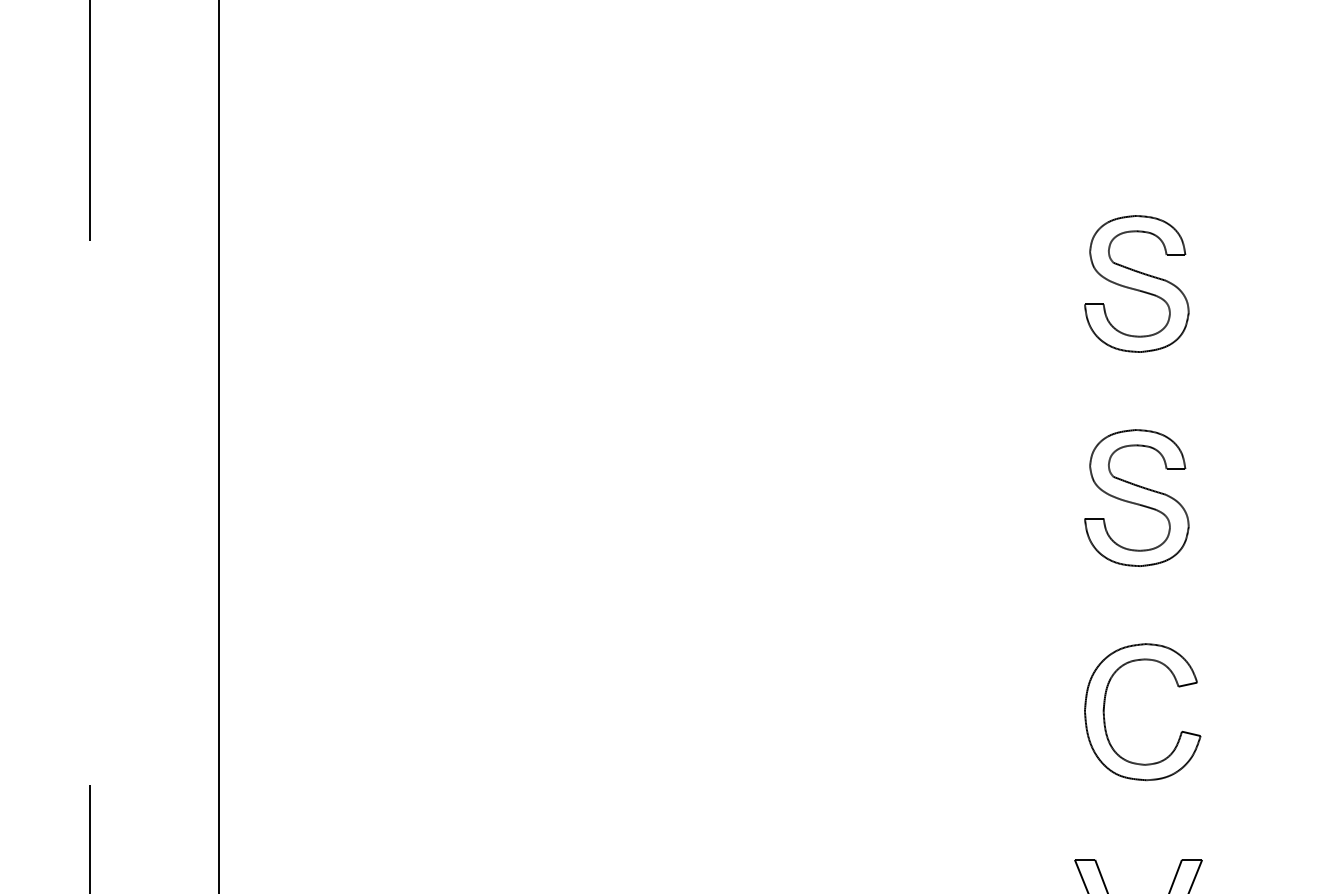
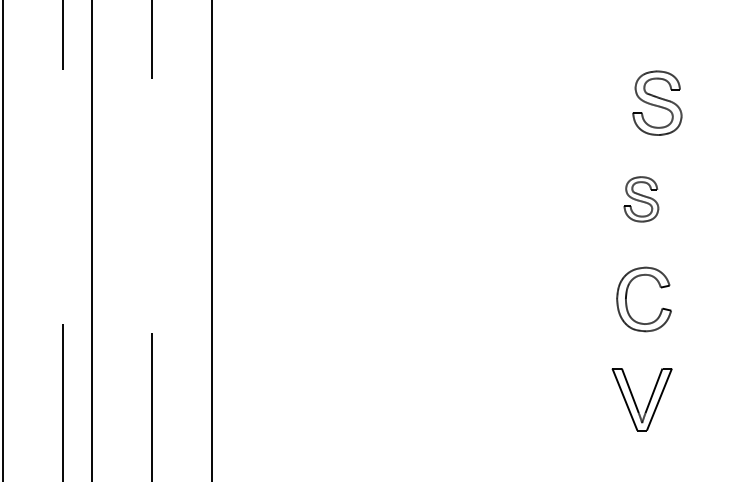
part: (1137, 282) -> (657, 102), moved
part: (1137, 498) -> (641, 199), size x0.7

